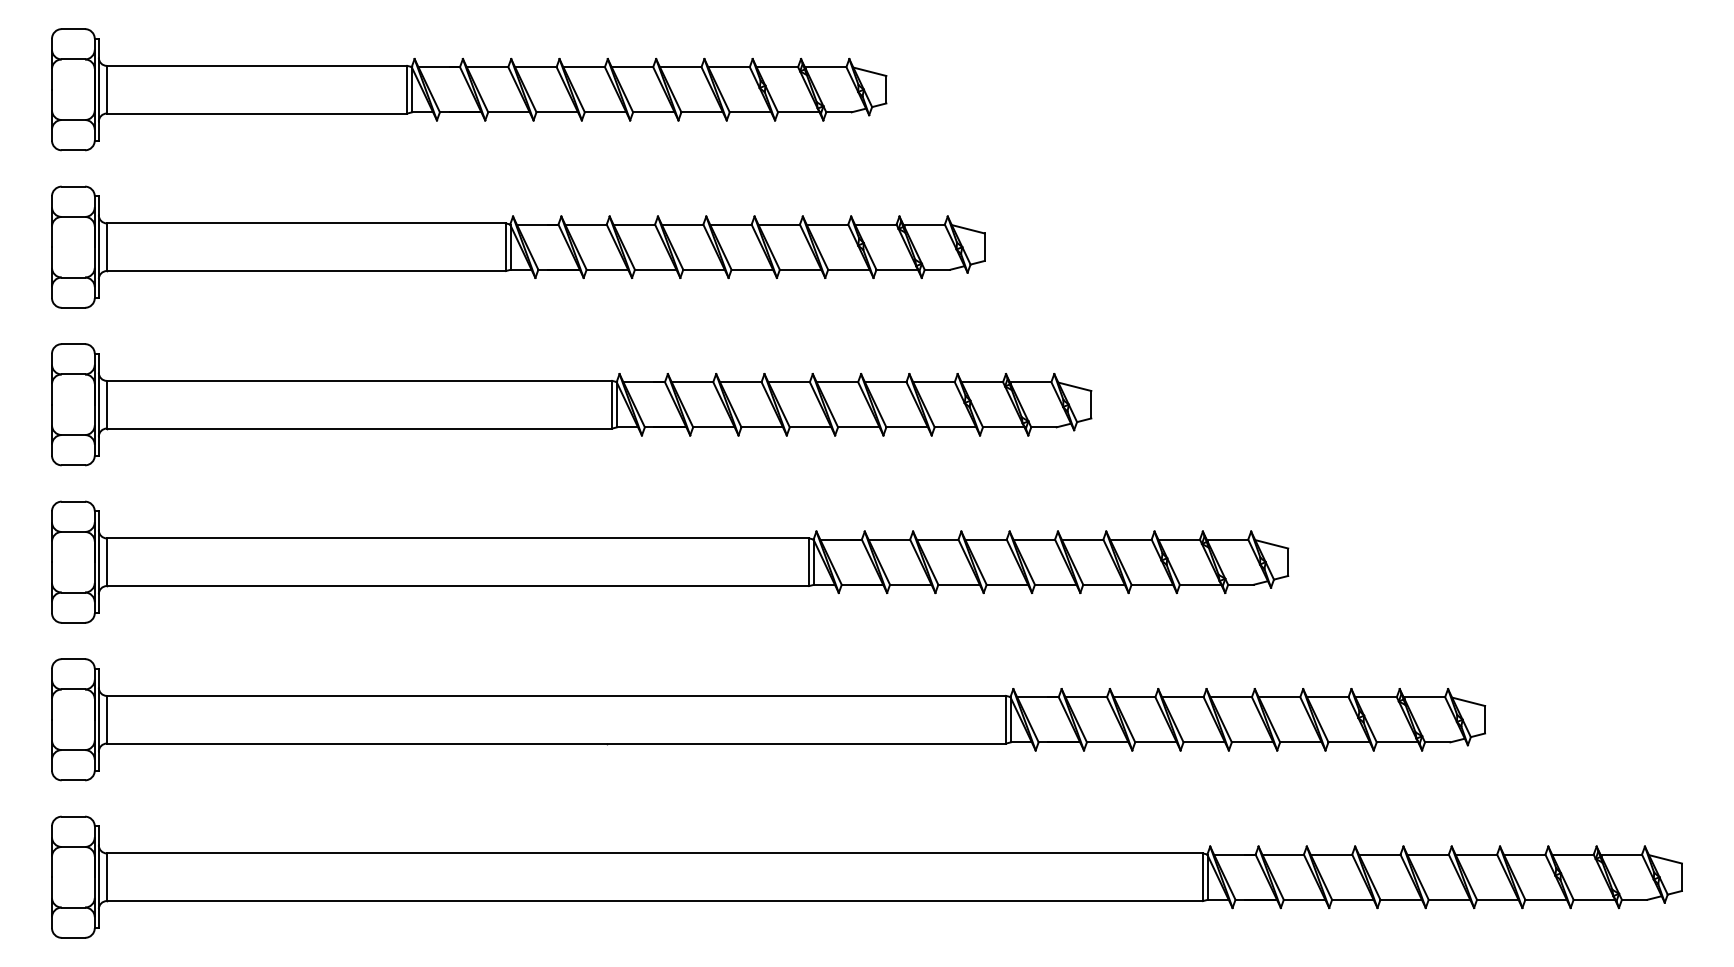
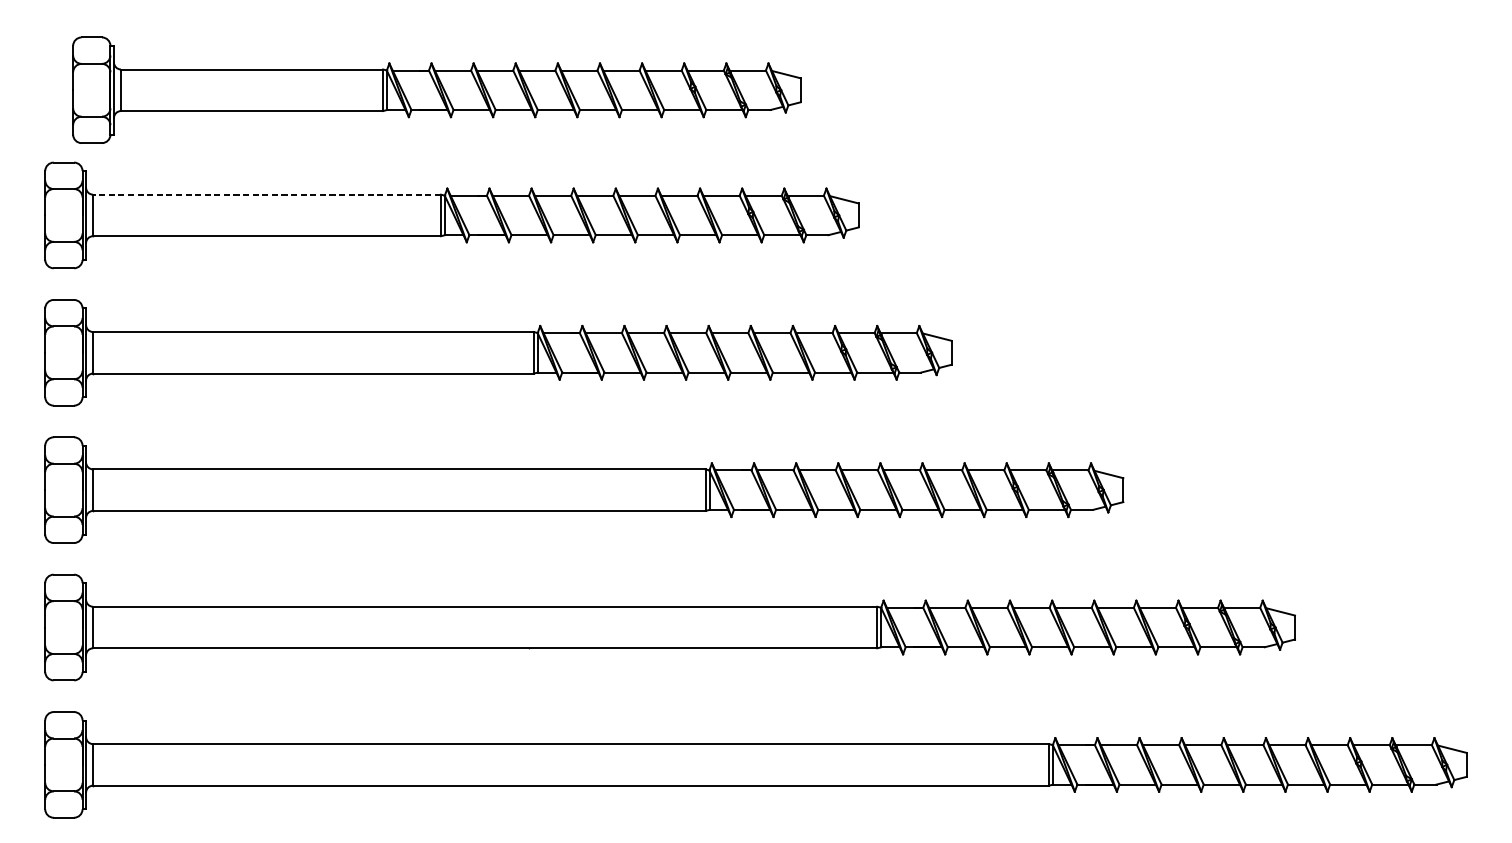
part: (469, 89) -> (437, 90), moved
line: (305, 223) -> (266, 194), solid -> dashed

